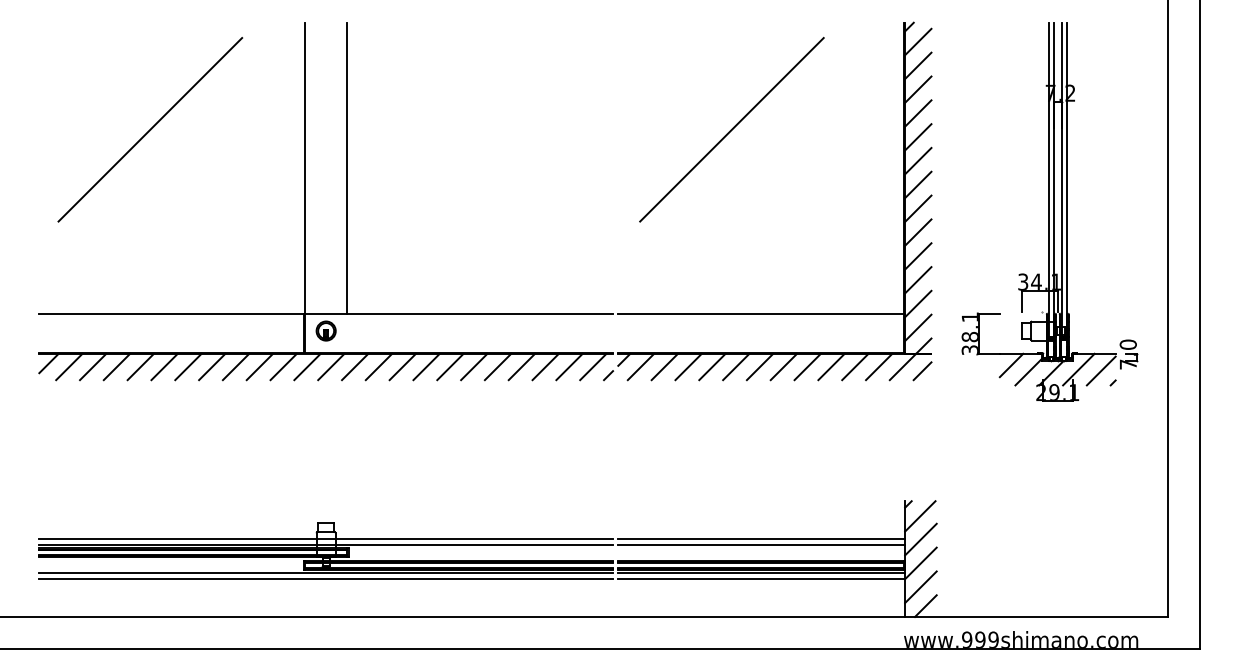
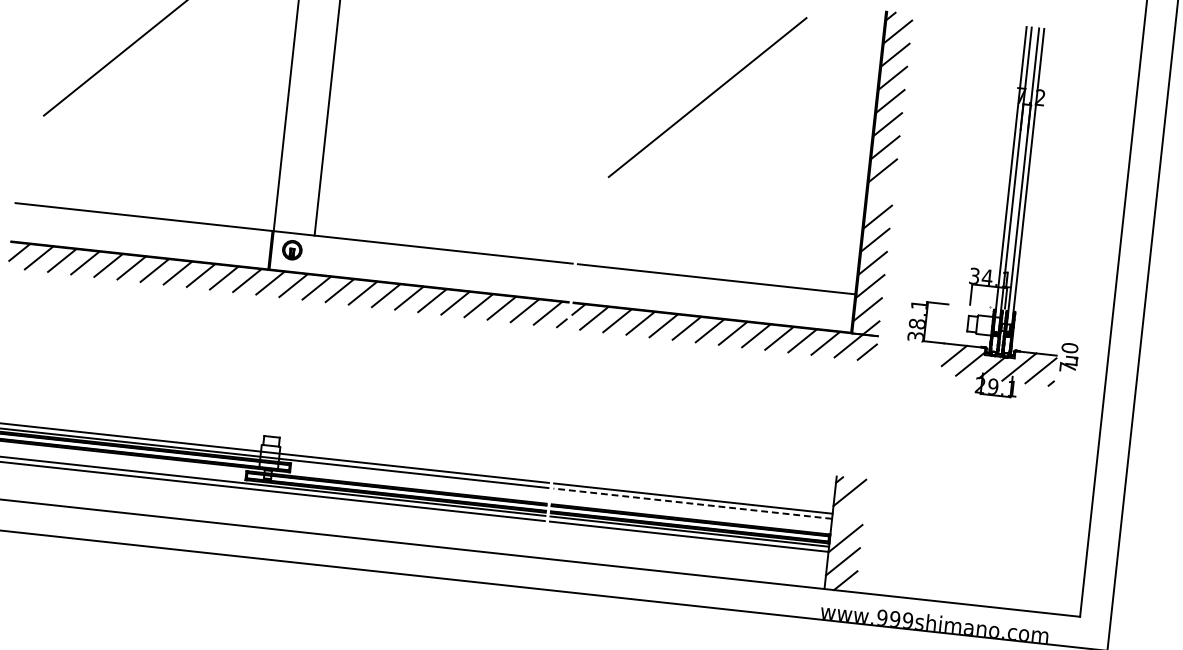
line: (918, 208) -> (880, 193), removed
line: (920, 539) -> (847, 515), removed
line: (761, 544) -> (692, 503), solid -> dashed

